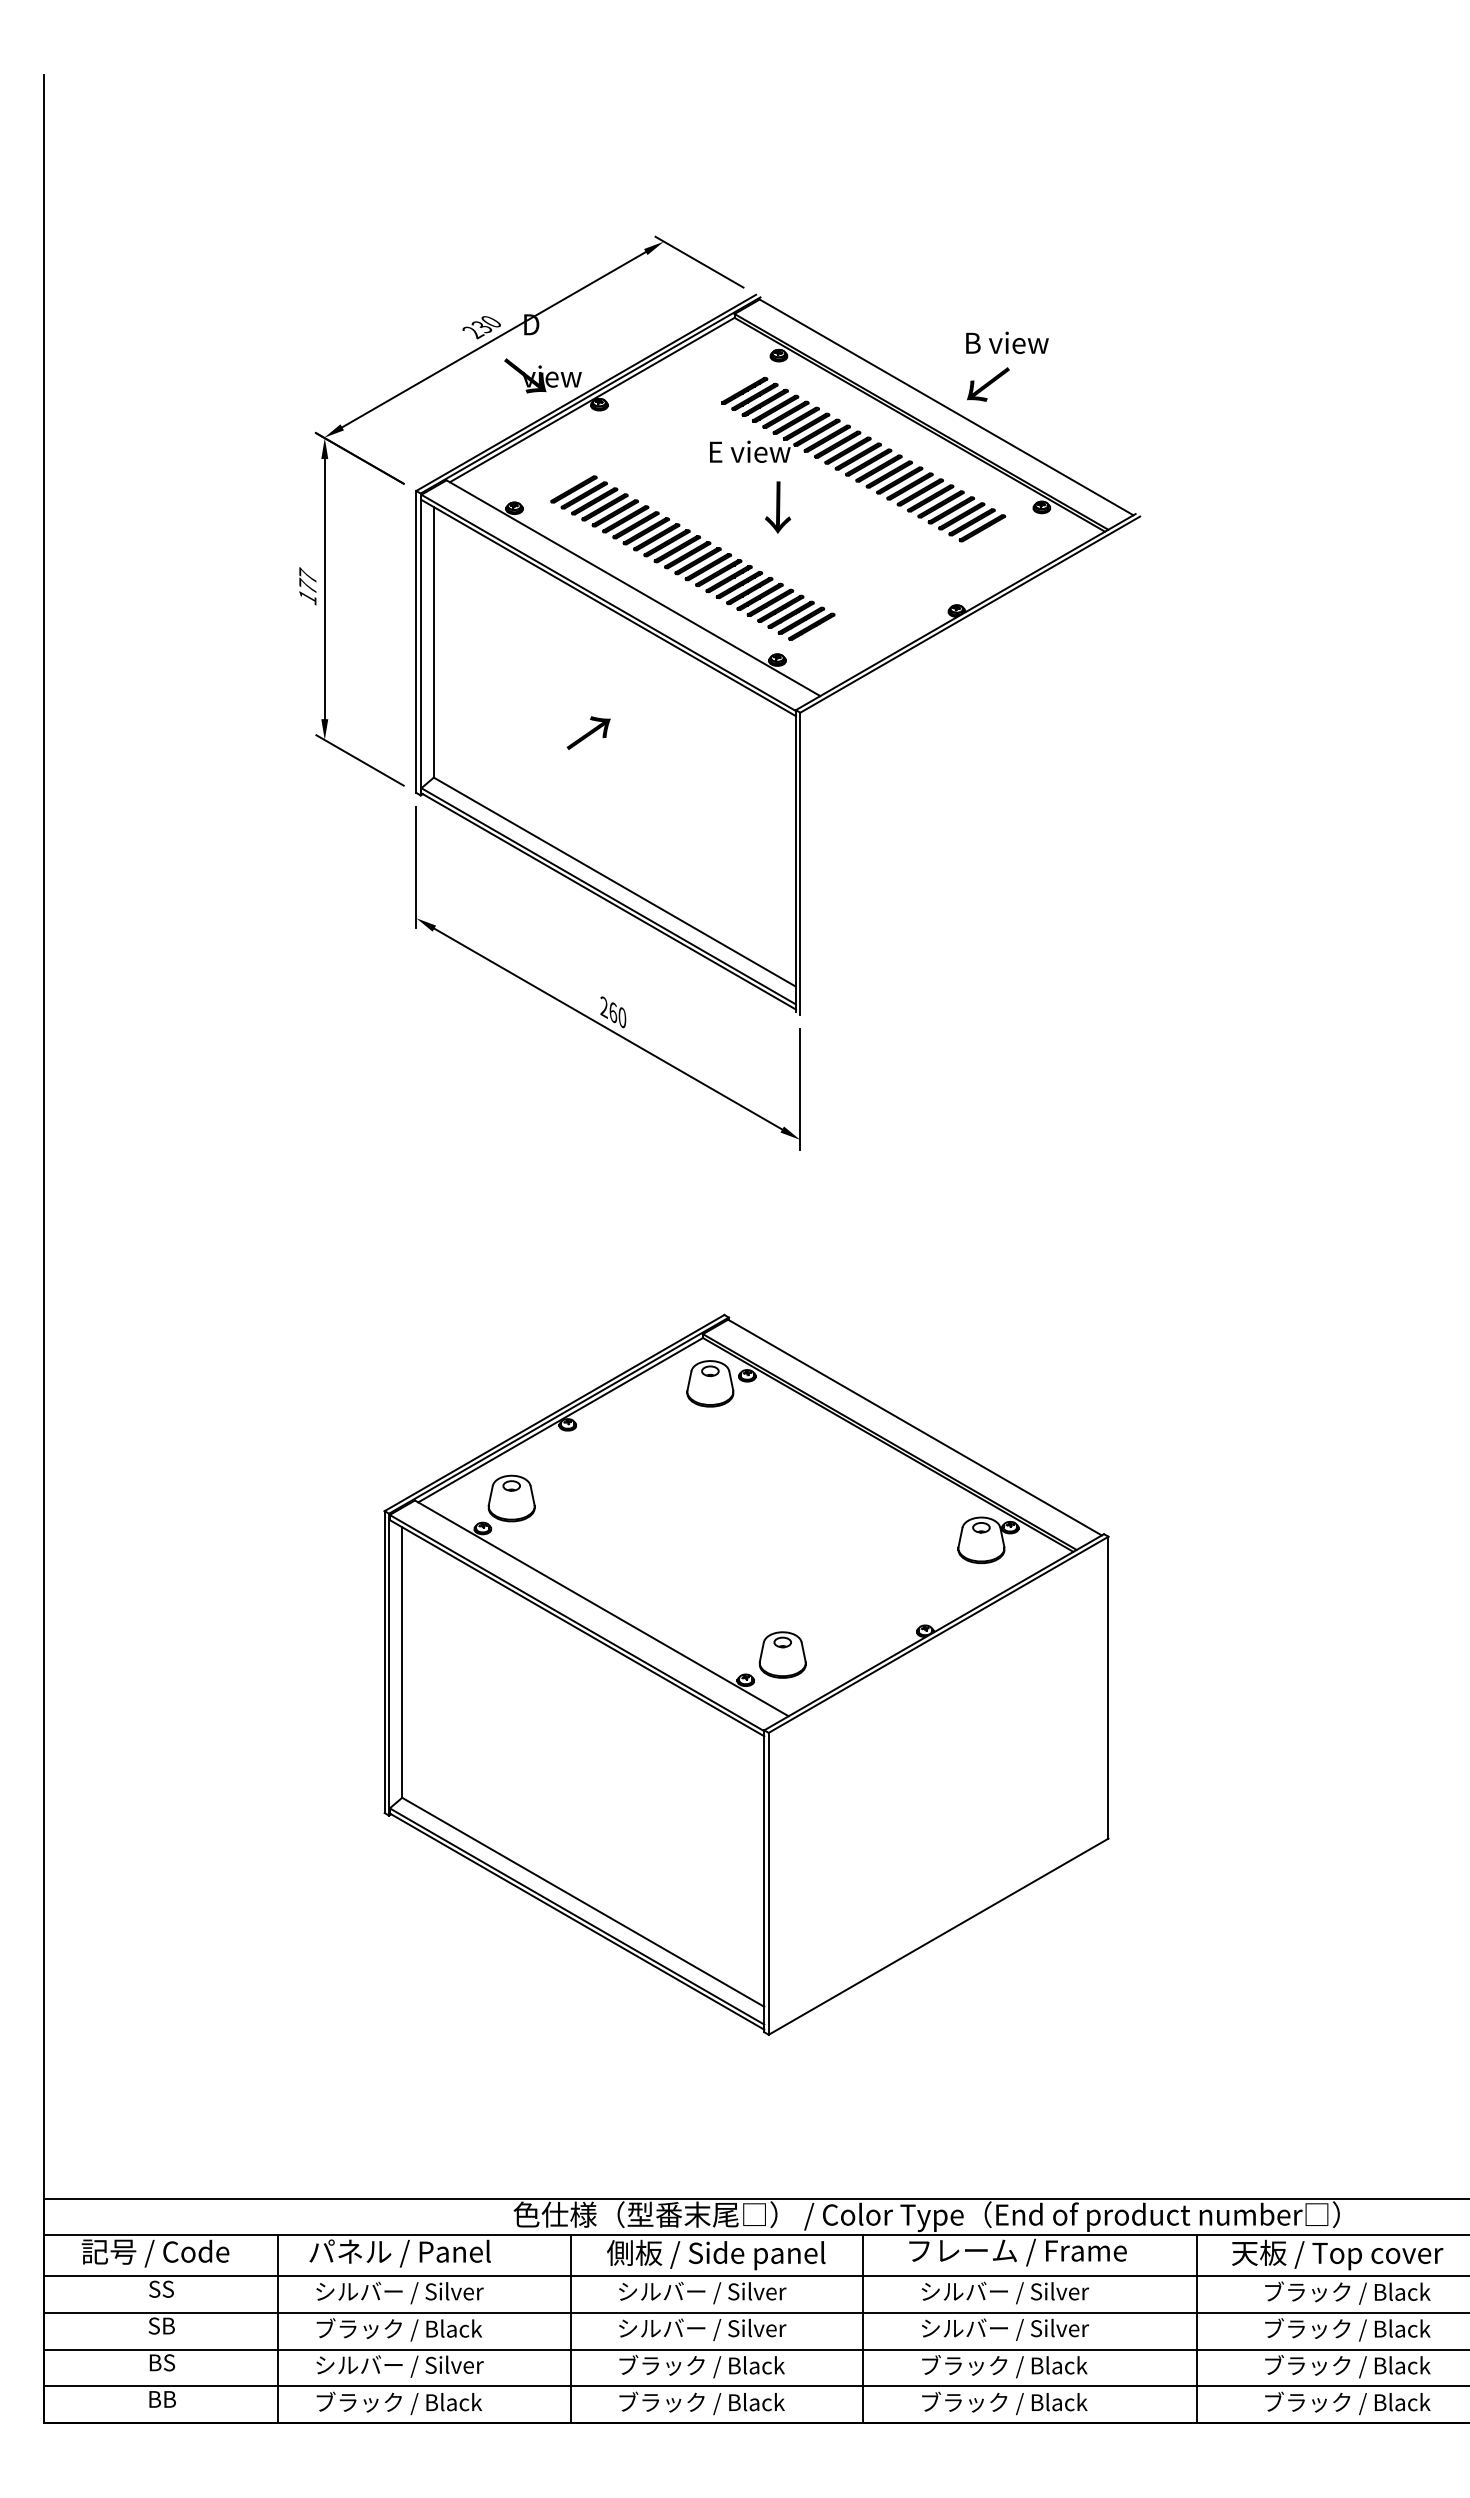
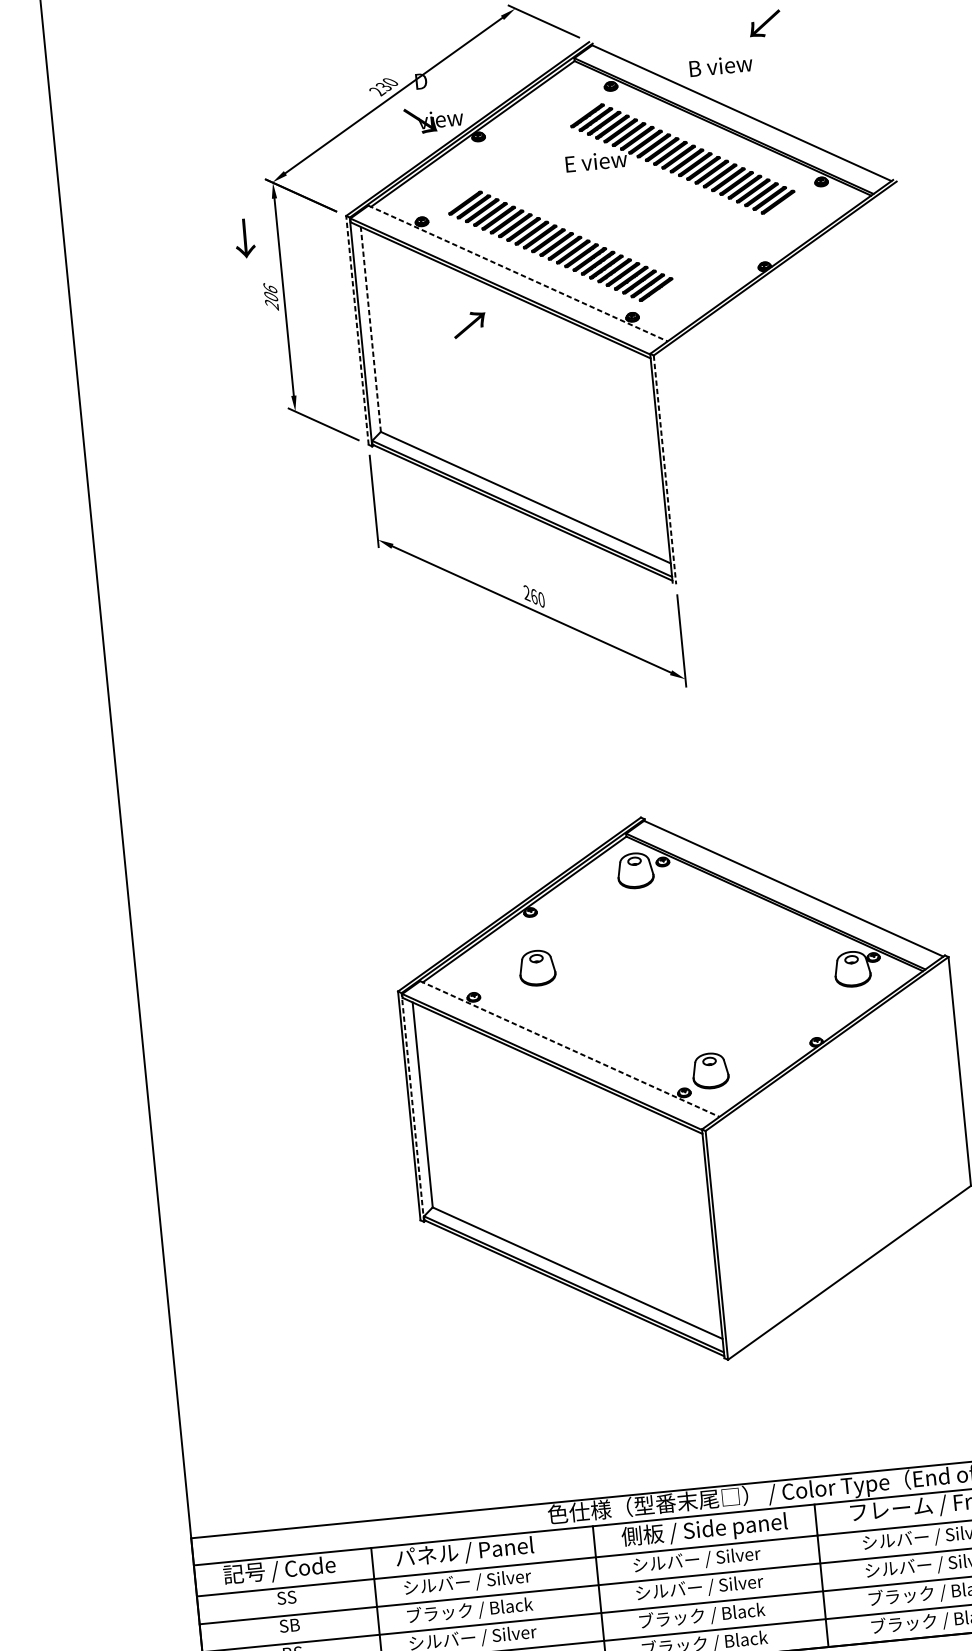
text: (1007, 342) -> (721, 65), moved
text: (988, 384) -> (765, 23), moved
text: (778, 507) -> (245, 238), moved
text: (307, 586) -> (270, 296), 177 -> 206
line: (633, 588) -> (518, 273), solid -> dashed
line: (416, 641) -> (357, 330), solid -> dashed
line: (433, 641) -> (370, 328), solid -> dashed
text: (588, 732) -> (469, 324), moved
line: (800, 863) -> (665, 469), solid -> dashed
part: (511, 1498) -> (537, 968), moved
line: (601, 1608) -> (569, 1049), solid -> dashed
line: (389, 1664) -> (413, 1107), solid -> dashed

